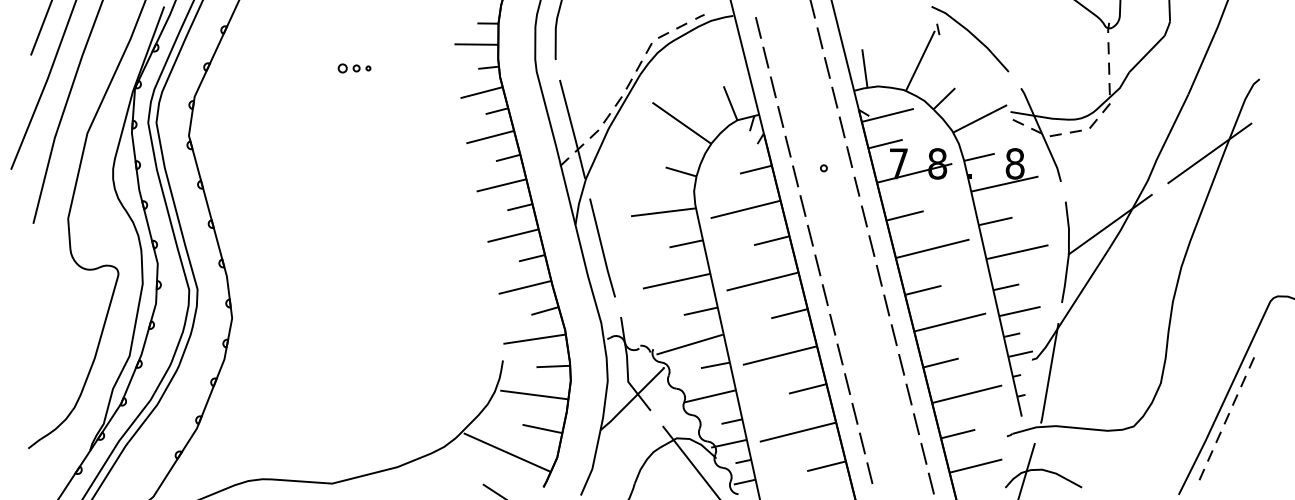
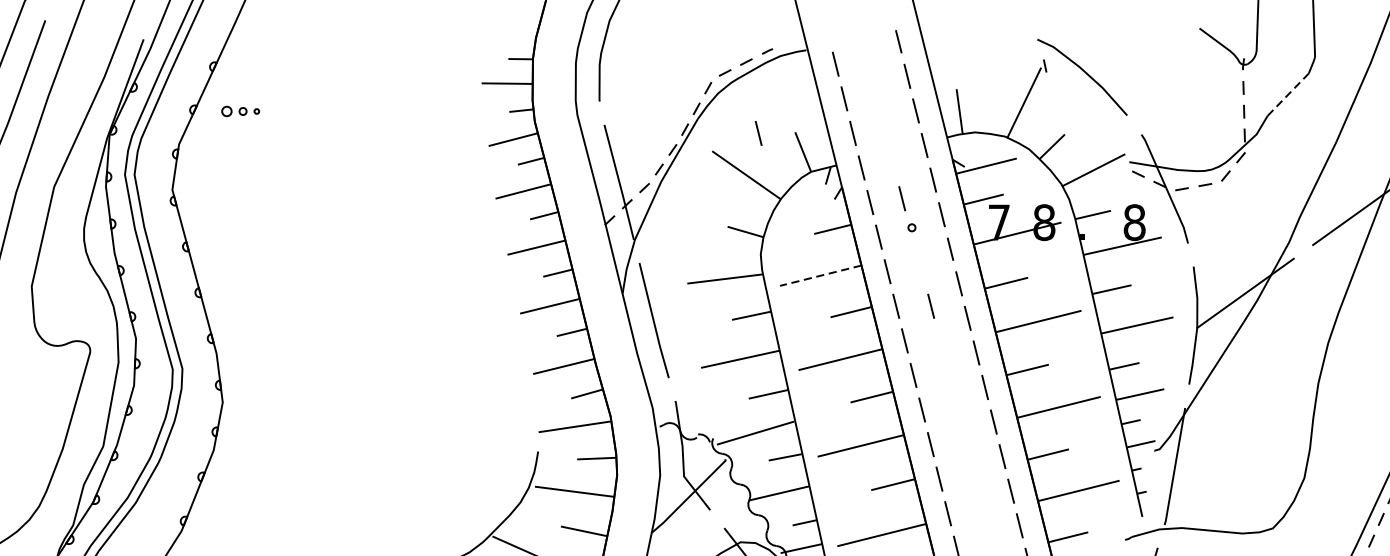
line: (1147, 53) -> (1288, 94), solid -> dashed
part: (354, 68) -> (240, 111), moved
line: (692, 87) -> (758, 133), added
line: (815, 143) -> (902, 198), added
line: (745, 209) -> (820, 275), solid -> dashed
line: (840, 235) -> (931, 306), added

